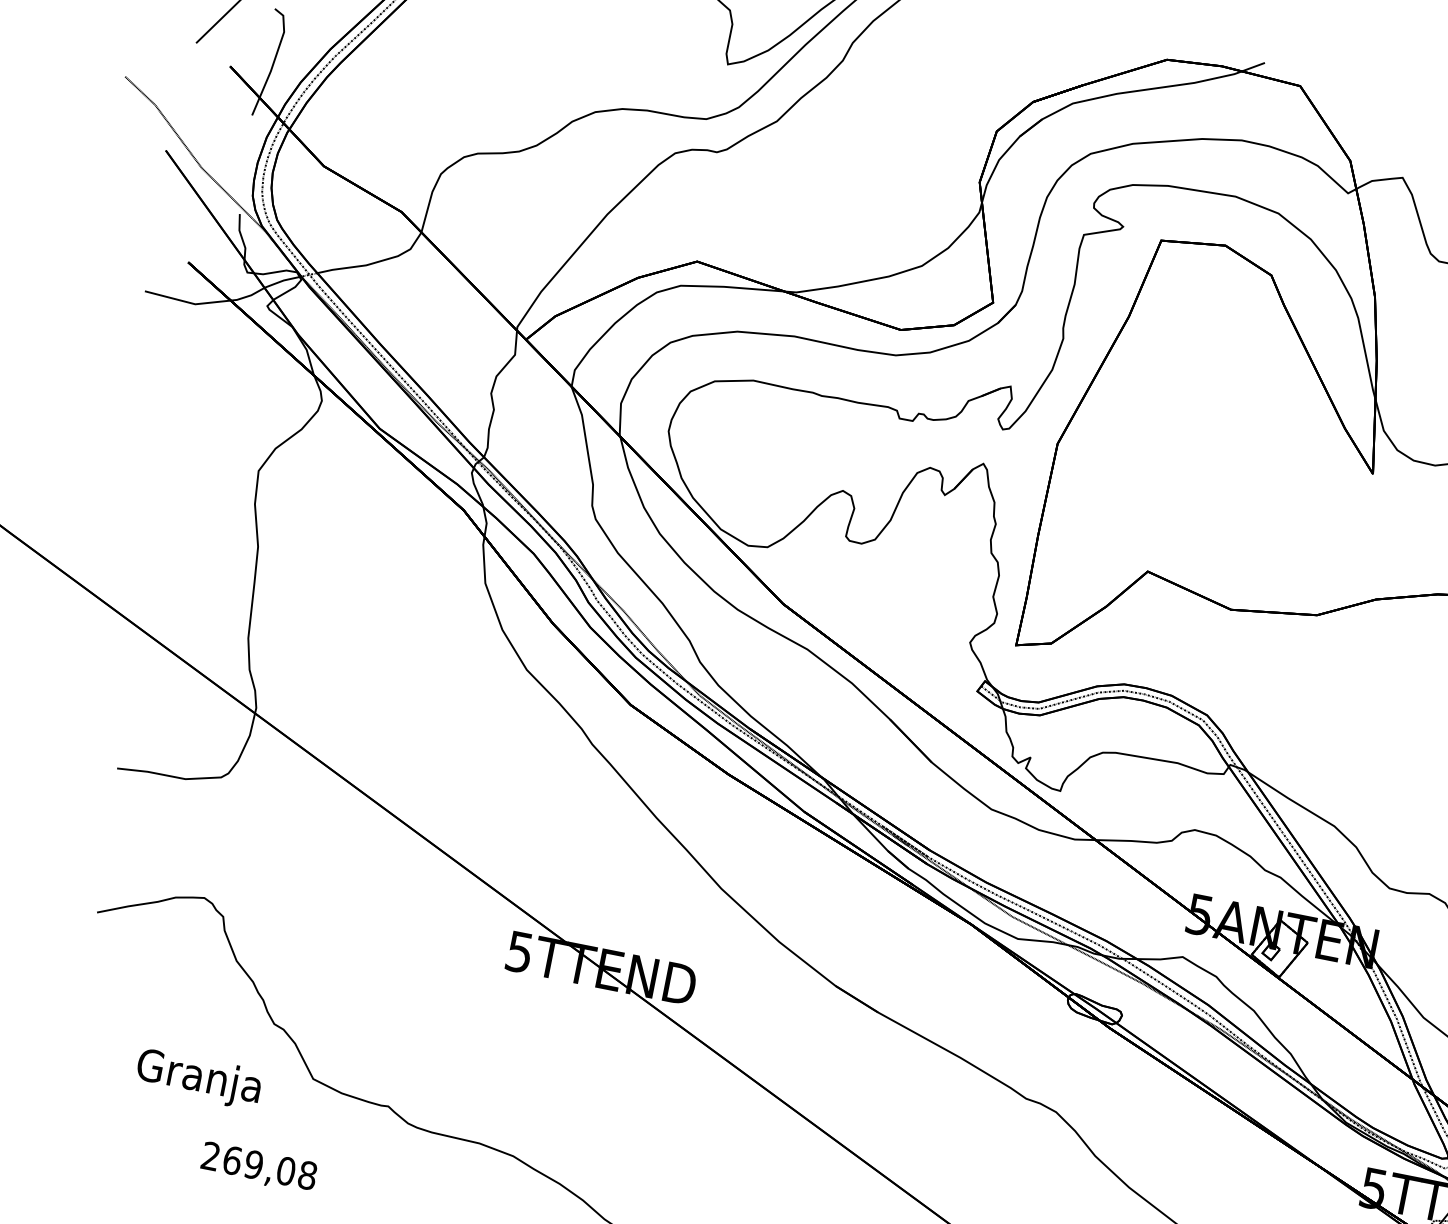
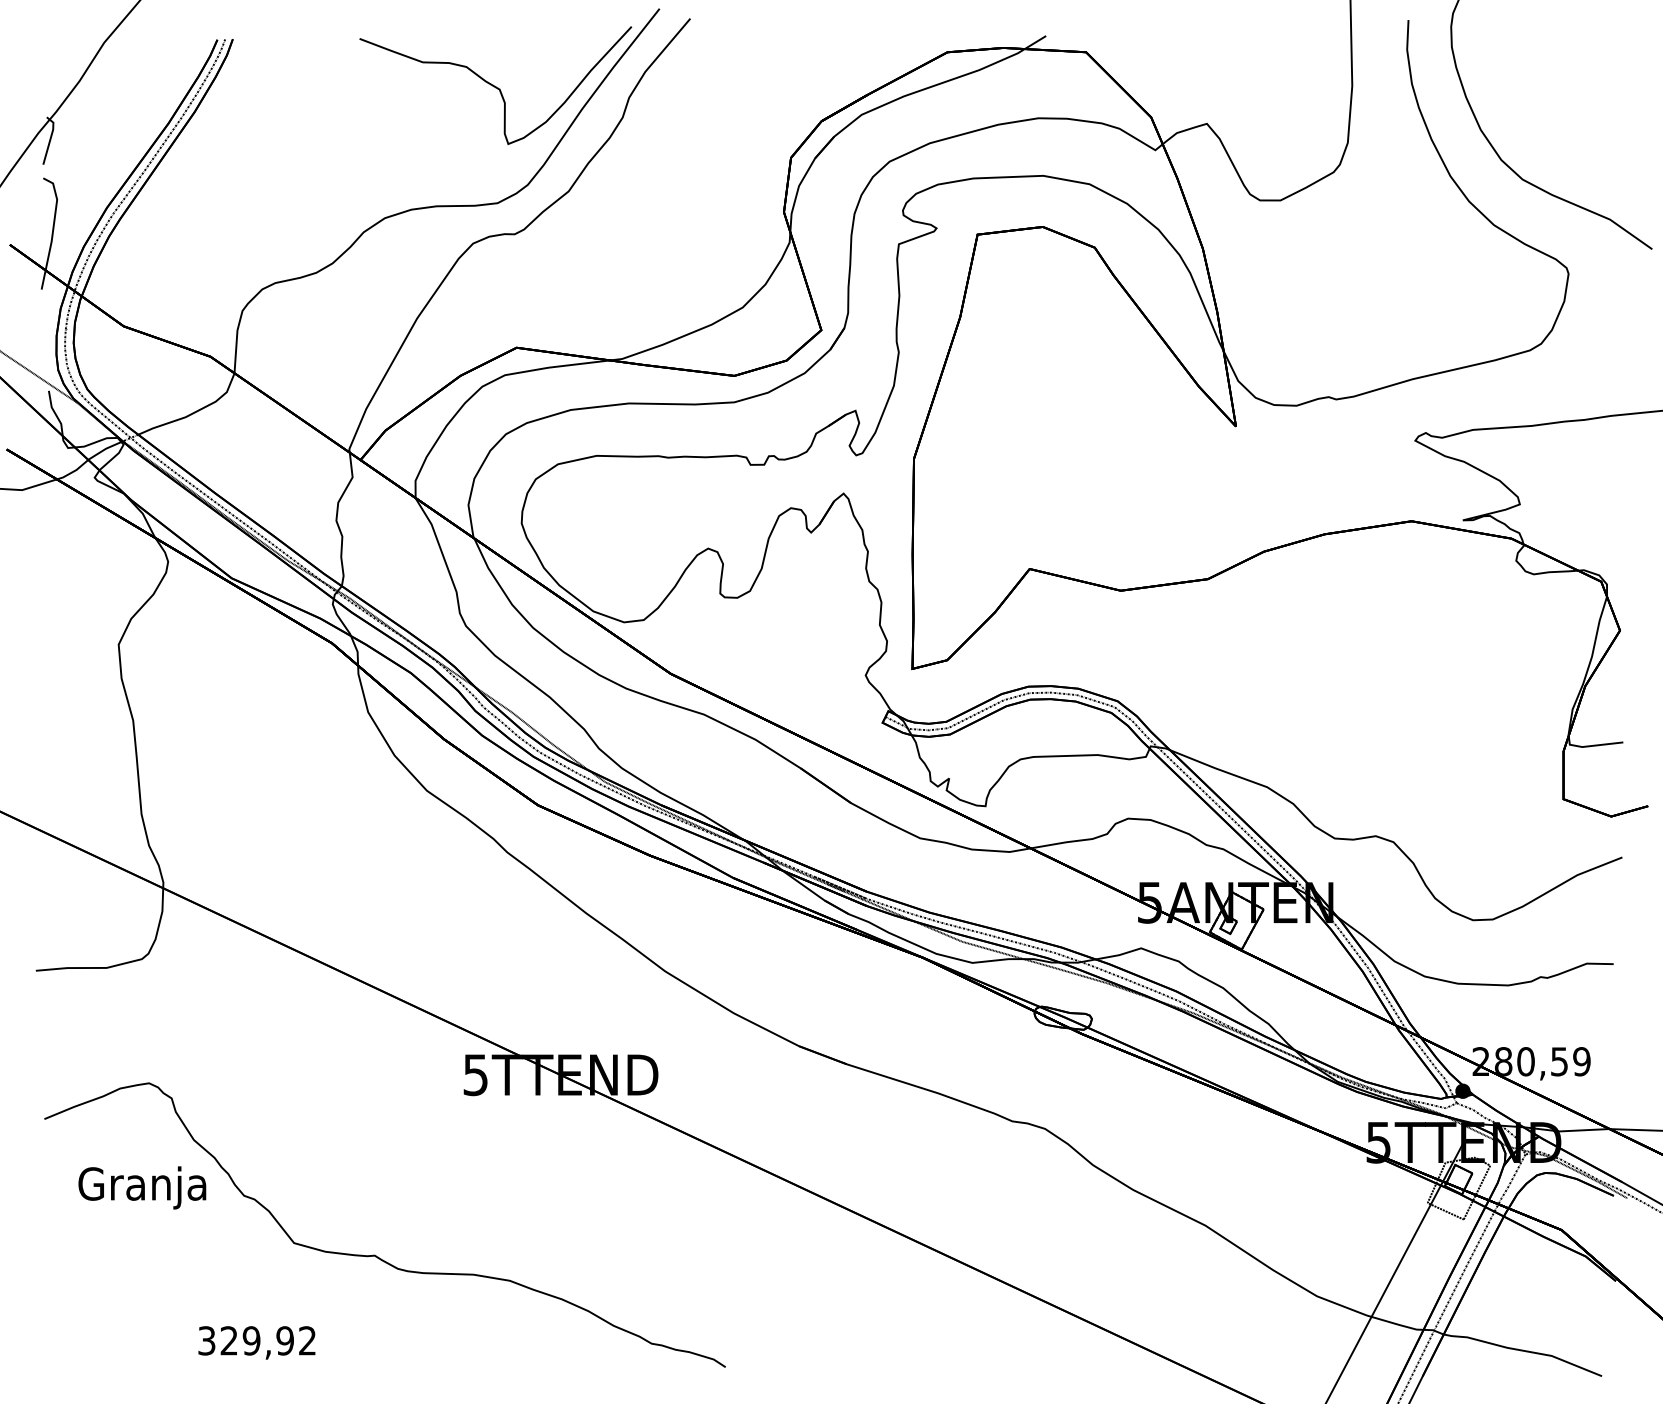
text: (198, 1078) -> (142, 1187), moved
text: (259, 1165) -> (257, 1340), 269,08 -> 329,92

